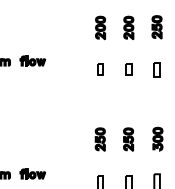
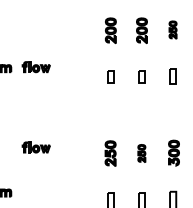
part: (156, 27) -> (172, 30), size x0.7
part: (128, 139) -> (141, 153), size x0.7
part: (32, 173) -> (35, 146), moved

